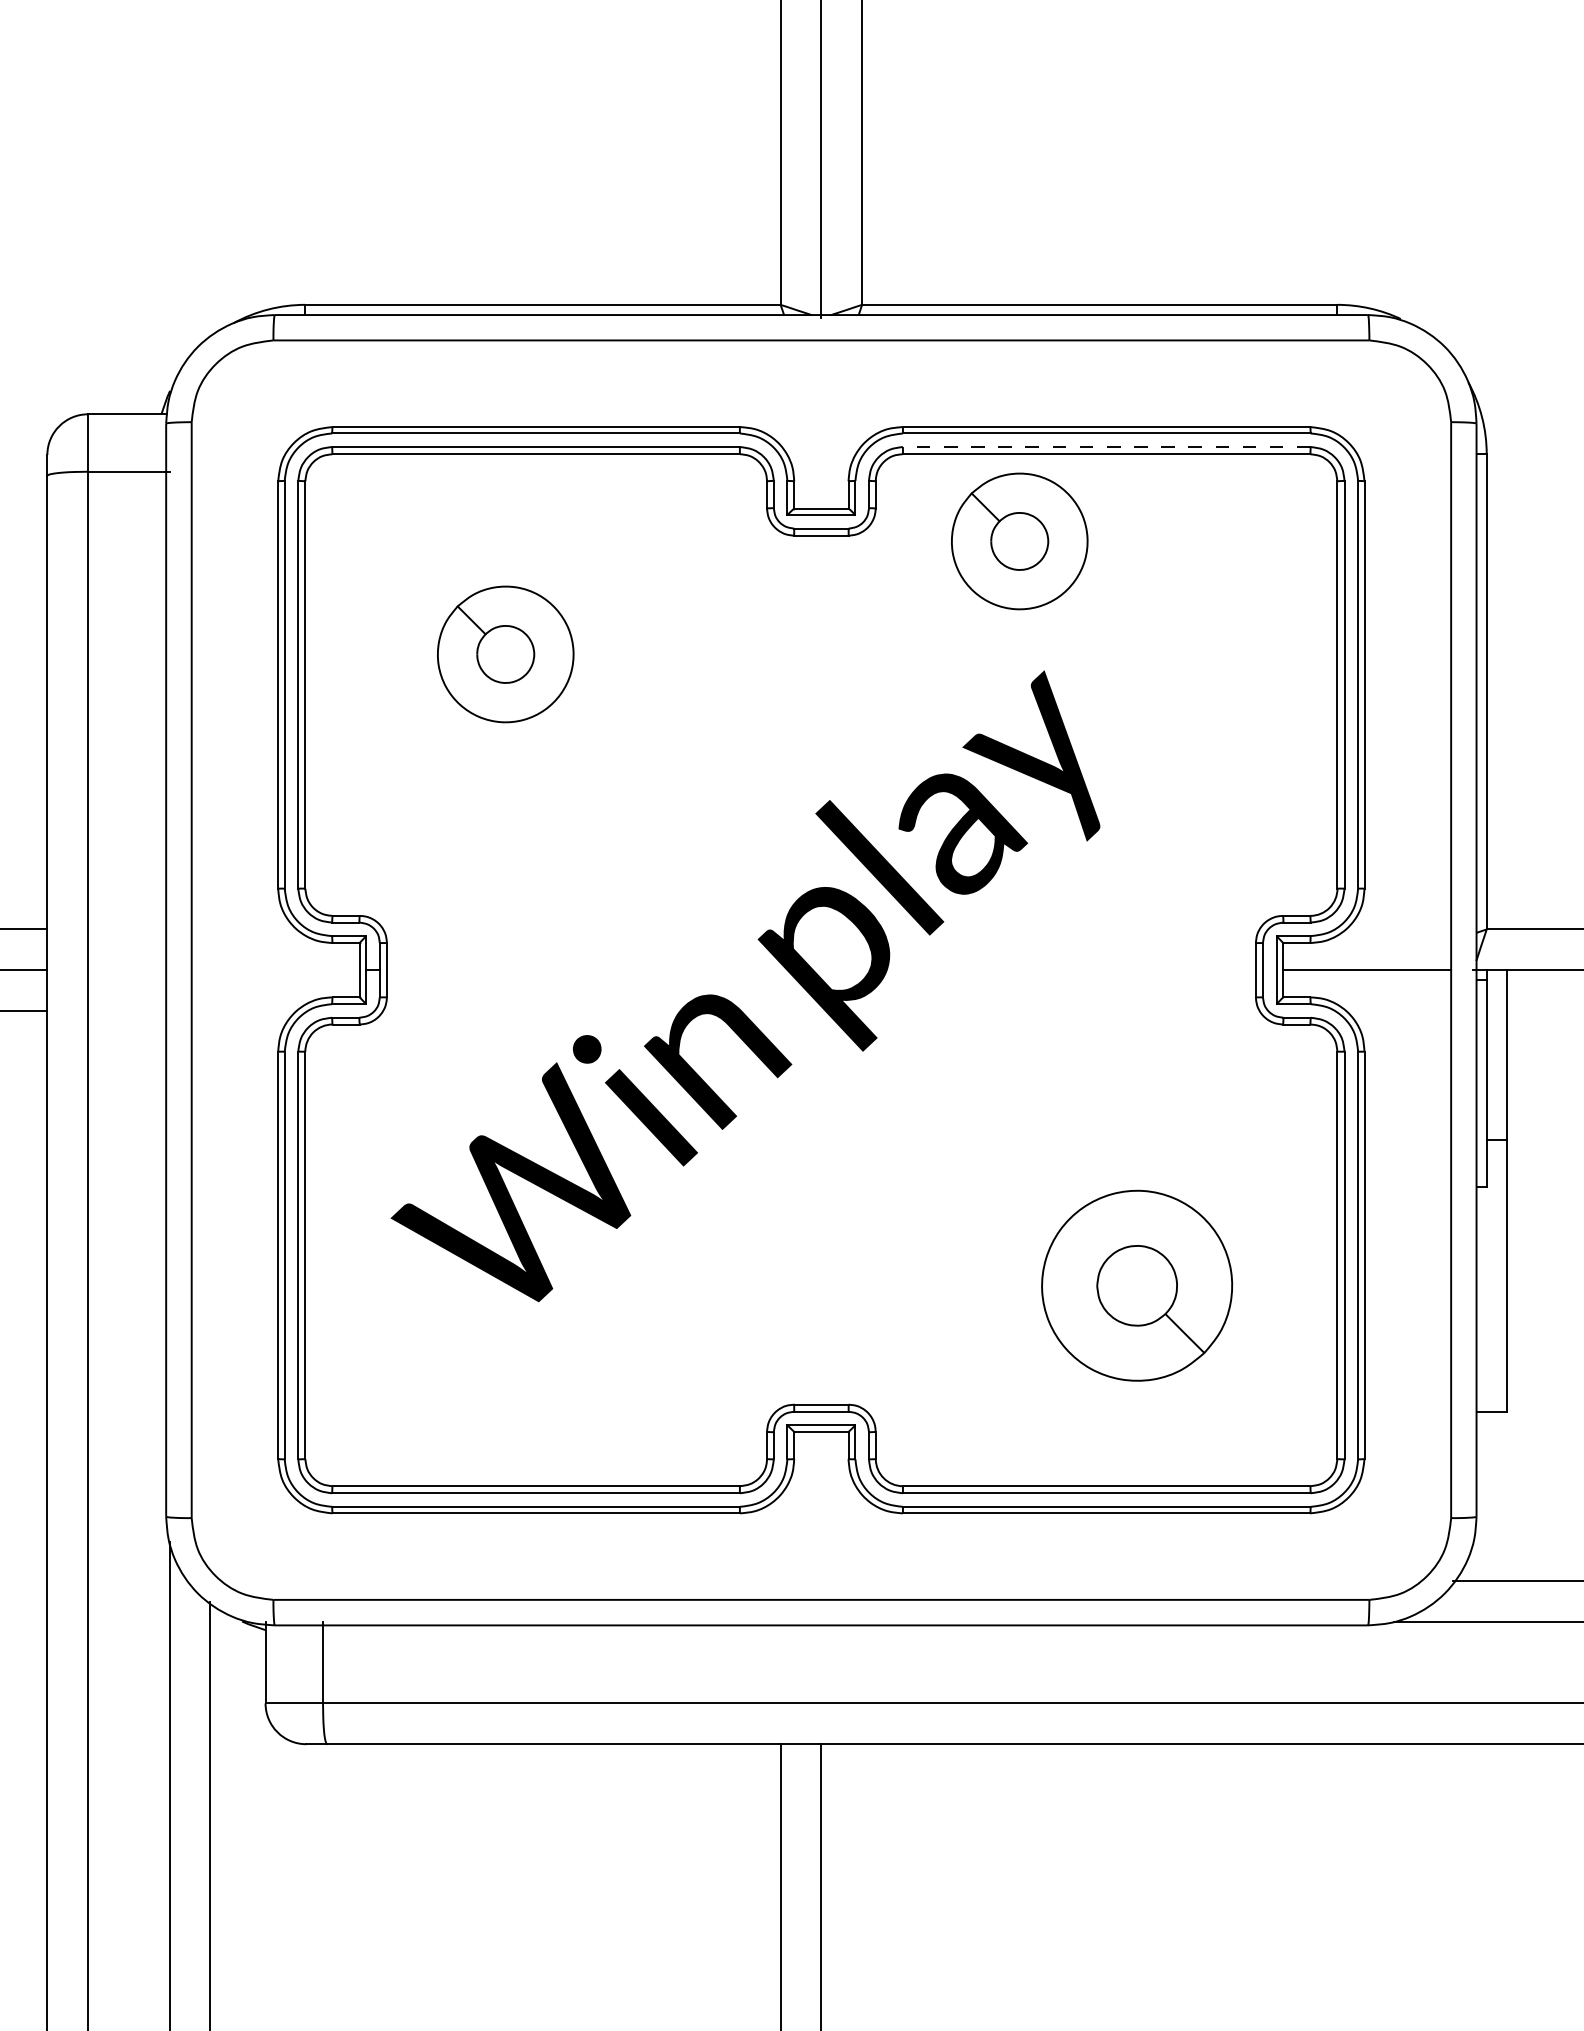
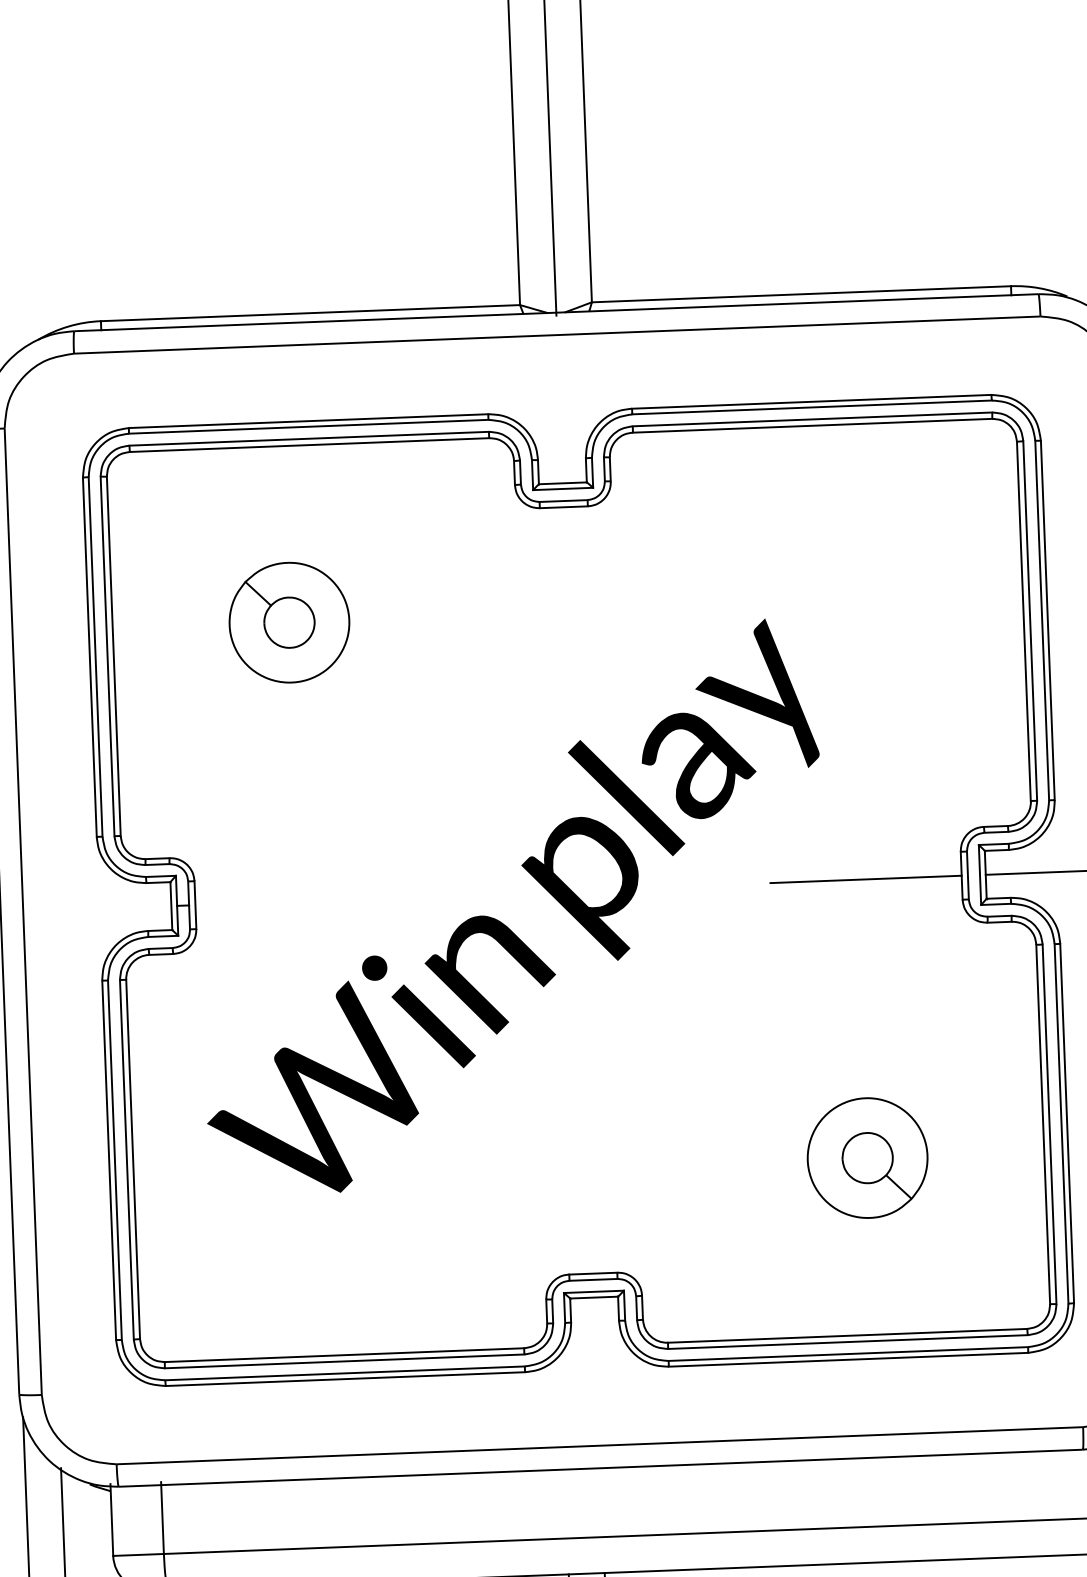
line: (1106, 447) -> (812, 419), dashed -> solid
part: (1019, 541) -> (738, 505), removed
line: (1147, 970) -> (866, 879), added
part: (1136, 1285) -> (867, 1157), size x0.71

